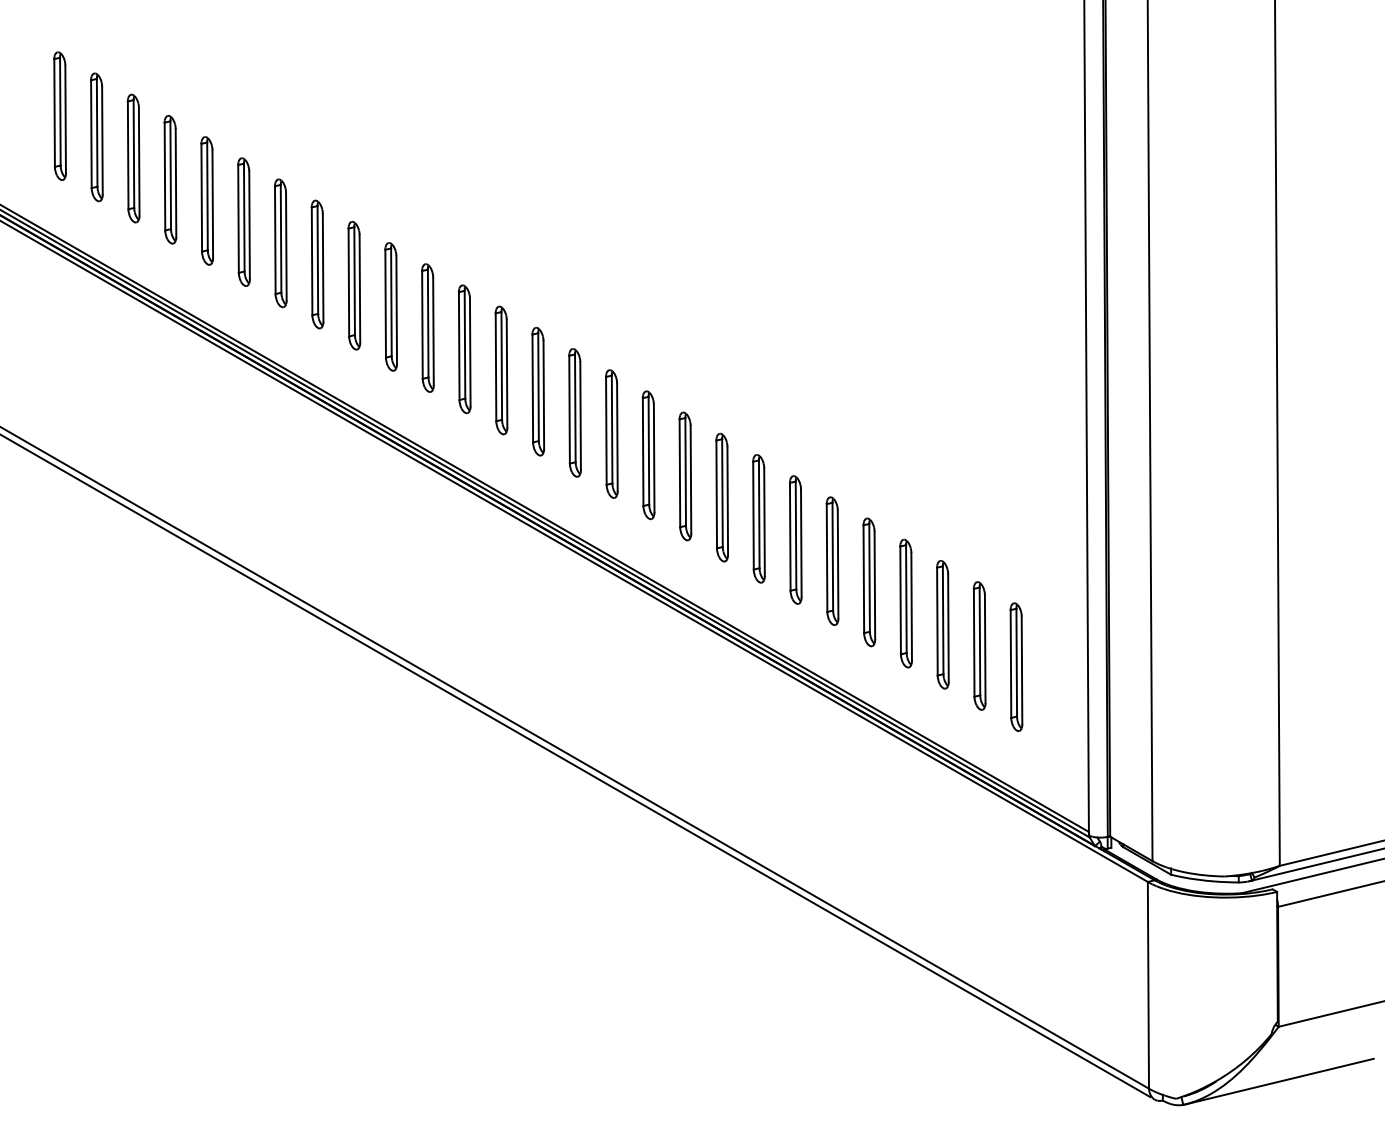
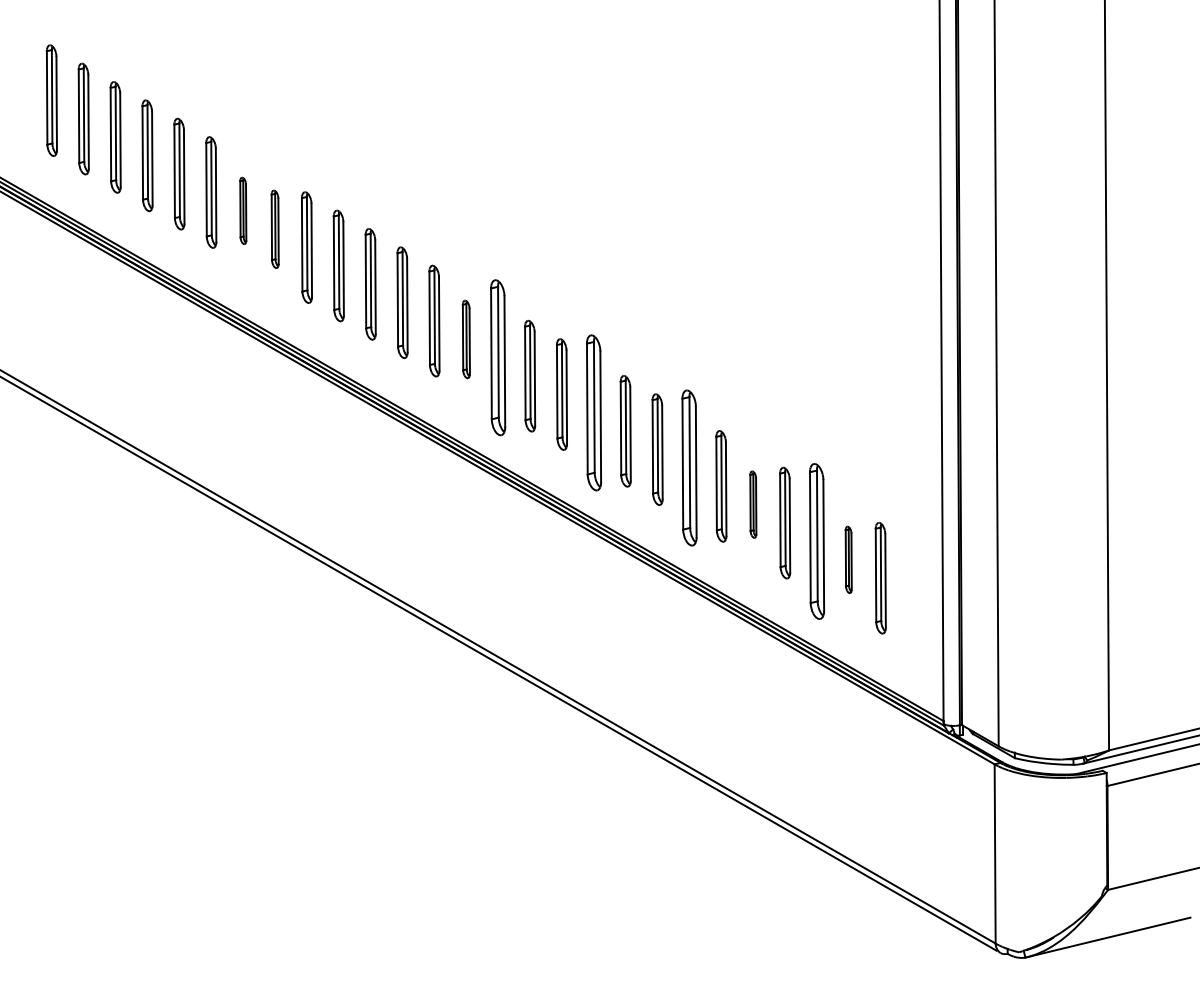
part: (281, 242) -> (243, 210), size x0.6
part: (318, 264) -> (275, 229), size x0.7
part: (538, 391) -> (466, 339), size x0.7
part: (575, 412) -> (498, 357), size x1.4
part: (685, 475) -> (593, 412), size x1.4
part: (795, 539) -> (689, 467), size x1.4
part: (869, 582) -> (753, 504), size x0.6
part: (942, 624) -> (816, 541), size x1.4
part: (979, 645) -> (848, 559), size x0.6

